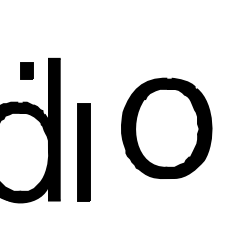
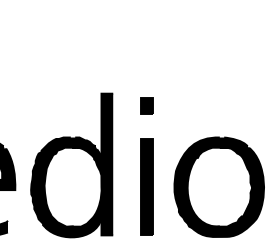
part: (26, 70) -> (146, 105), moved
part: (165, 127) -> (218, 186), moved
part: (83, 151) -> (146, 186), moved

